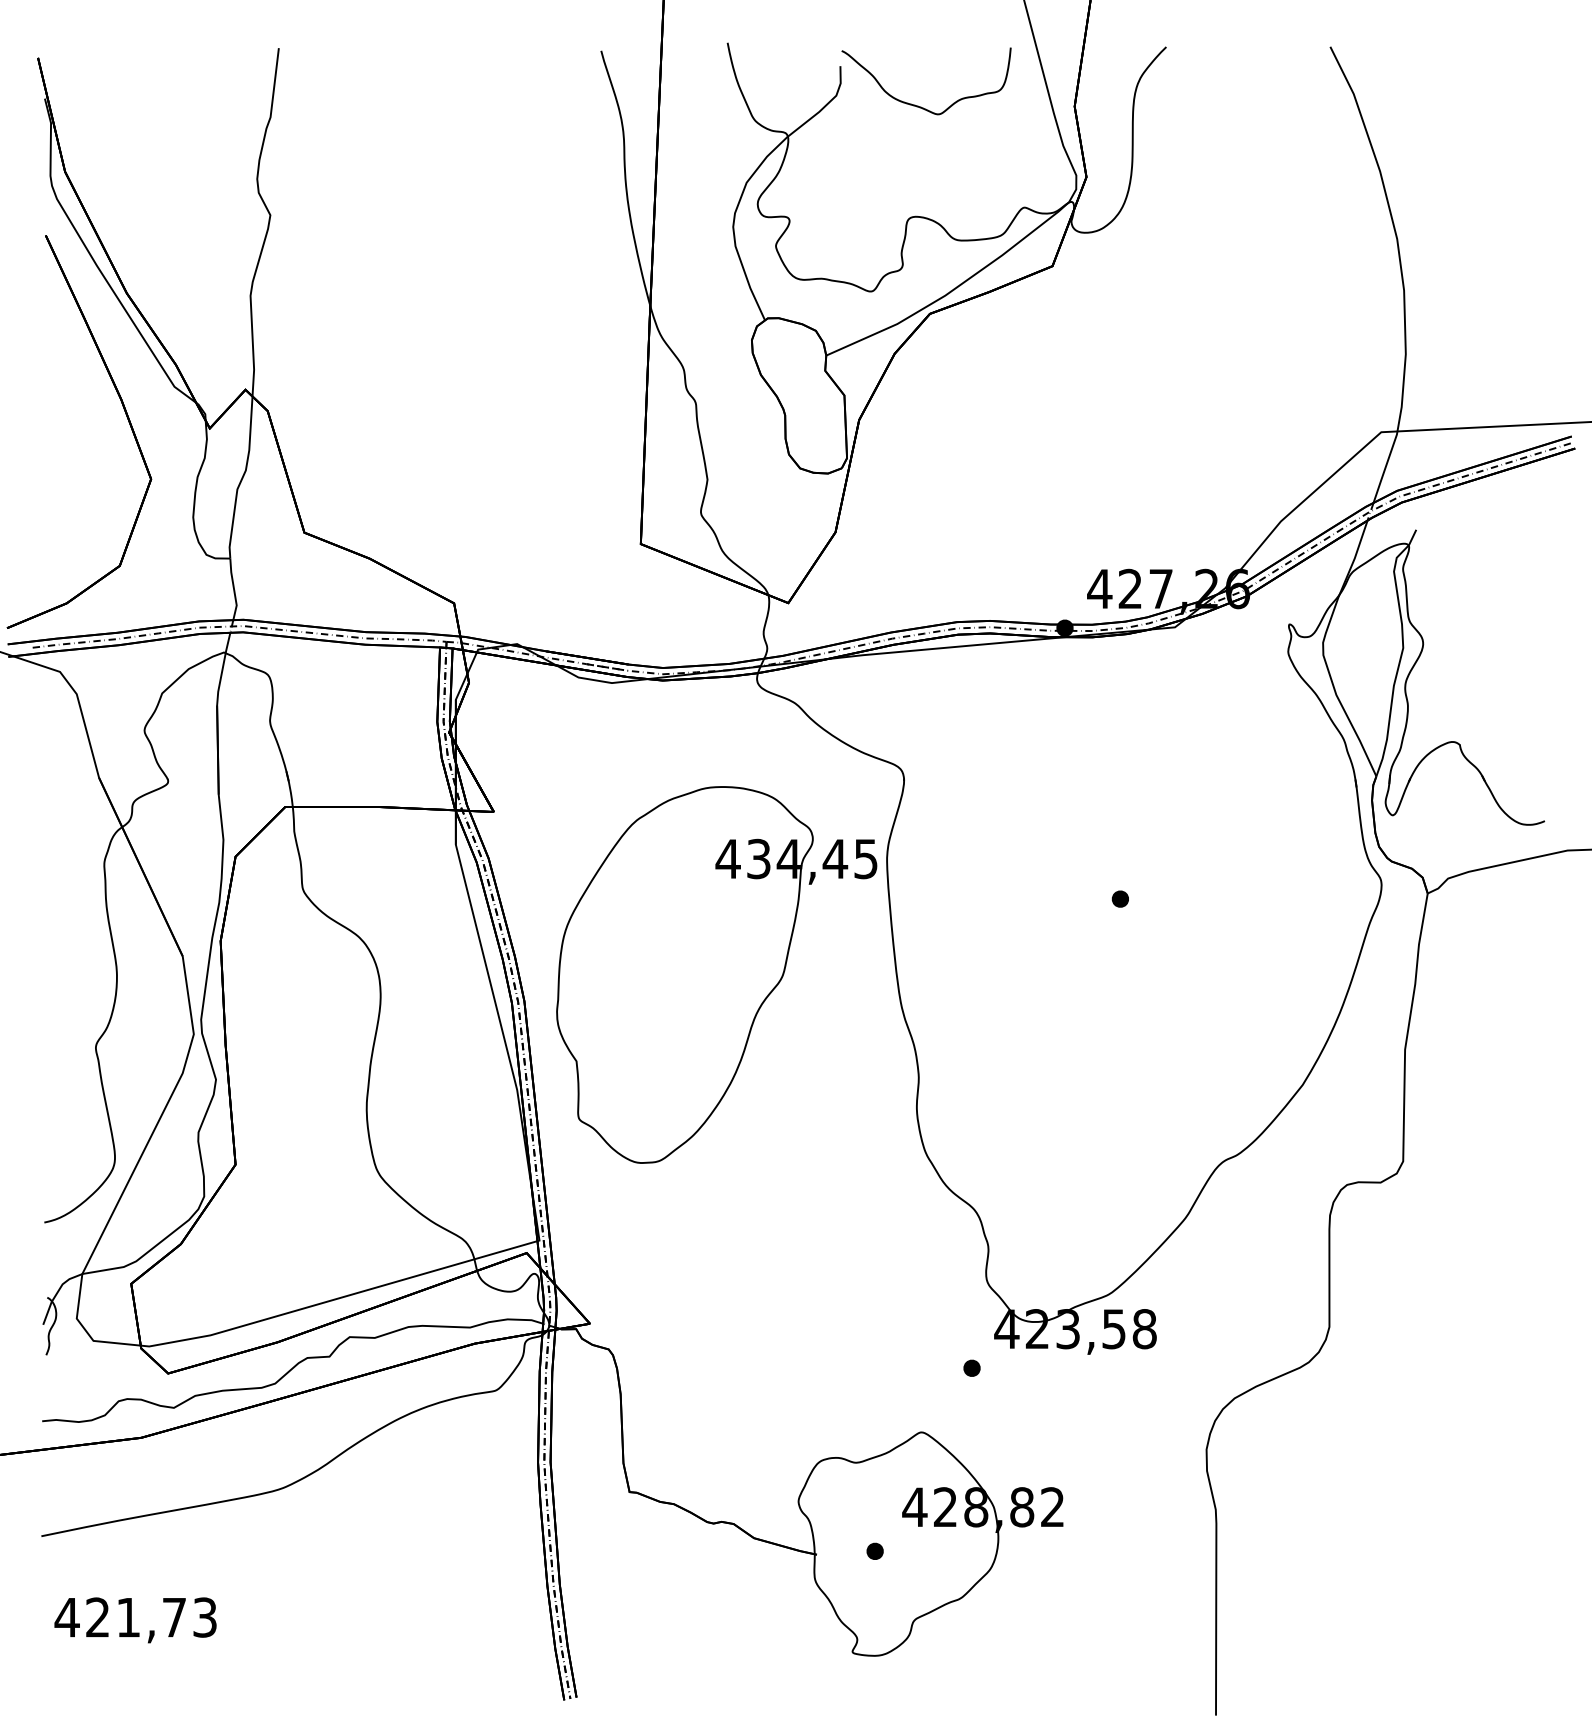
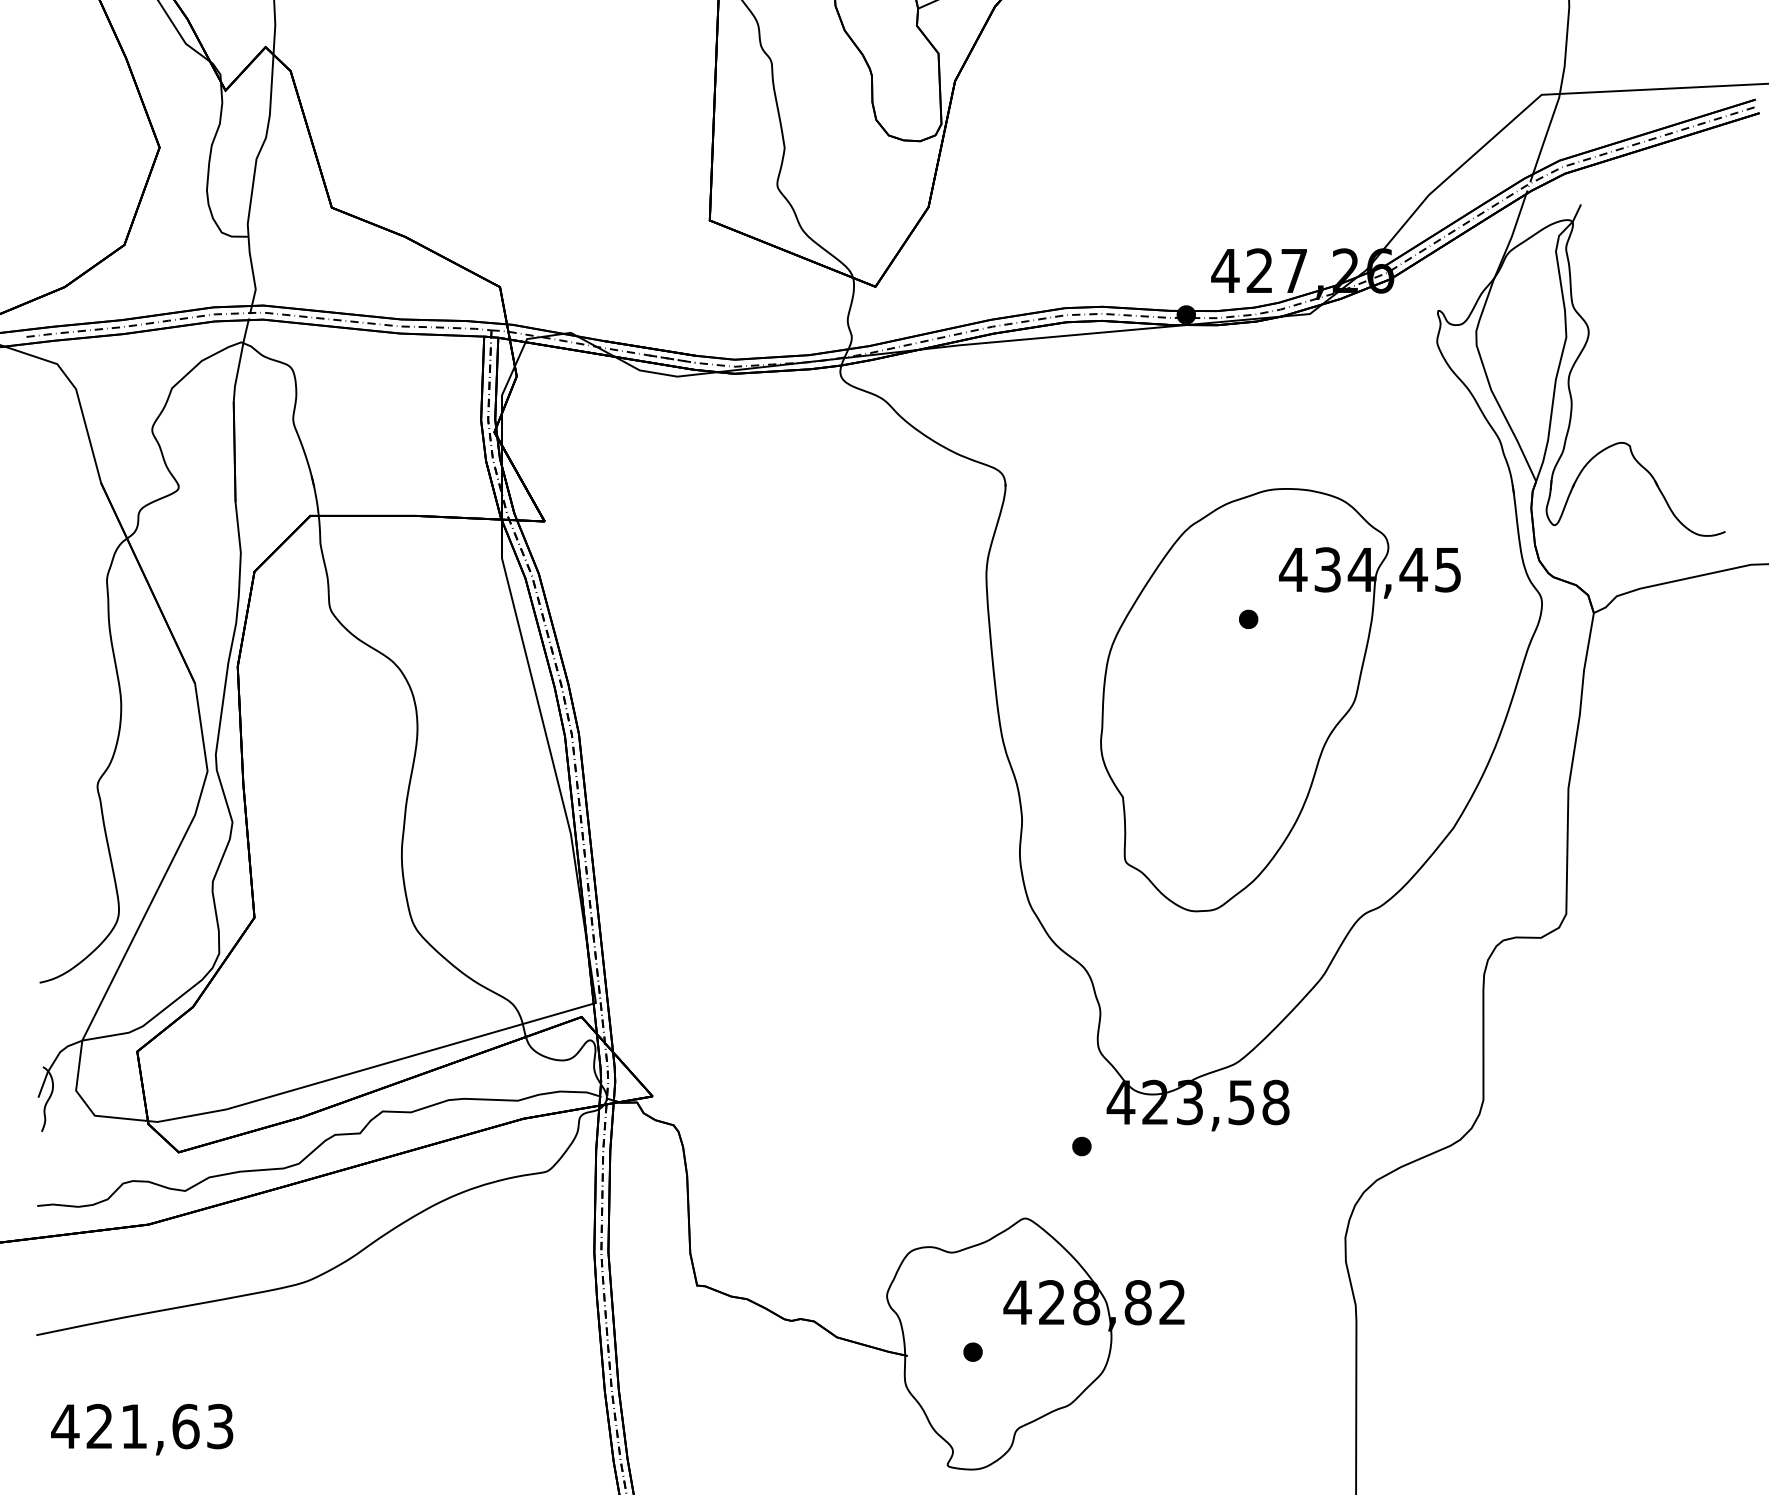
part: (716, 974) -> (1280, 699), moved
text: (174, 1617) -> (185, 1426), 421,73 -> 421,63

